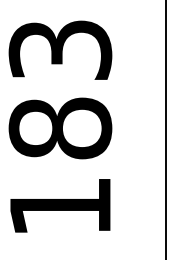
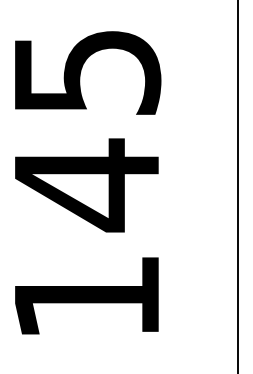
text: (60, 90) -> (86, 130), 183 -> 145

